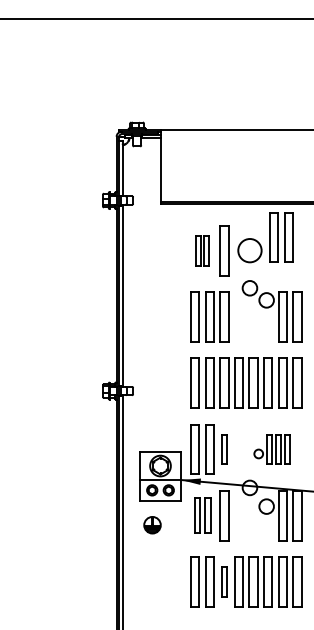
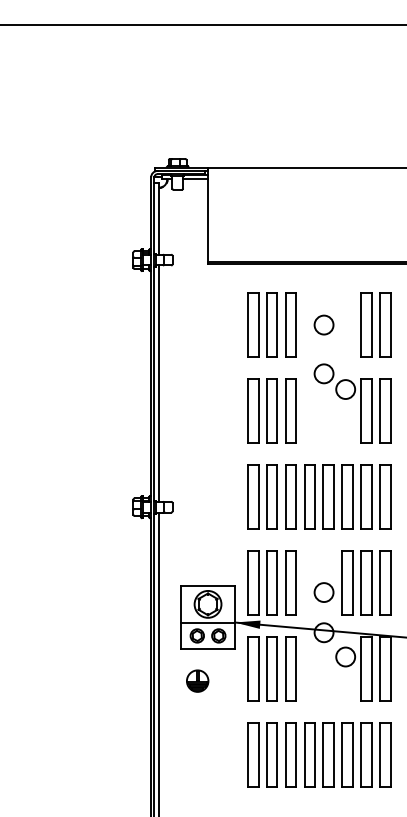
part: (281, 237) -> (375, 324), moved
part: (202, 250) -> (262, 324), size x1.67
circle: (249, 250) -> (323, 324), size x0.62
part: (224, 449) -> (290, 582), size x1.67
part: (271, 449) -> (352, 582), size x1.67
part: (202, 515) -> (262, 668), size x1.43
part: (224, 581) -> (290, 754), size x1.67

